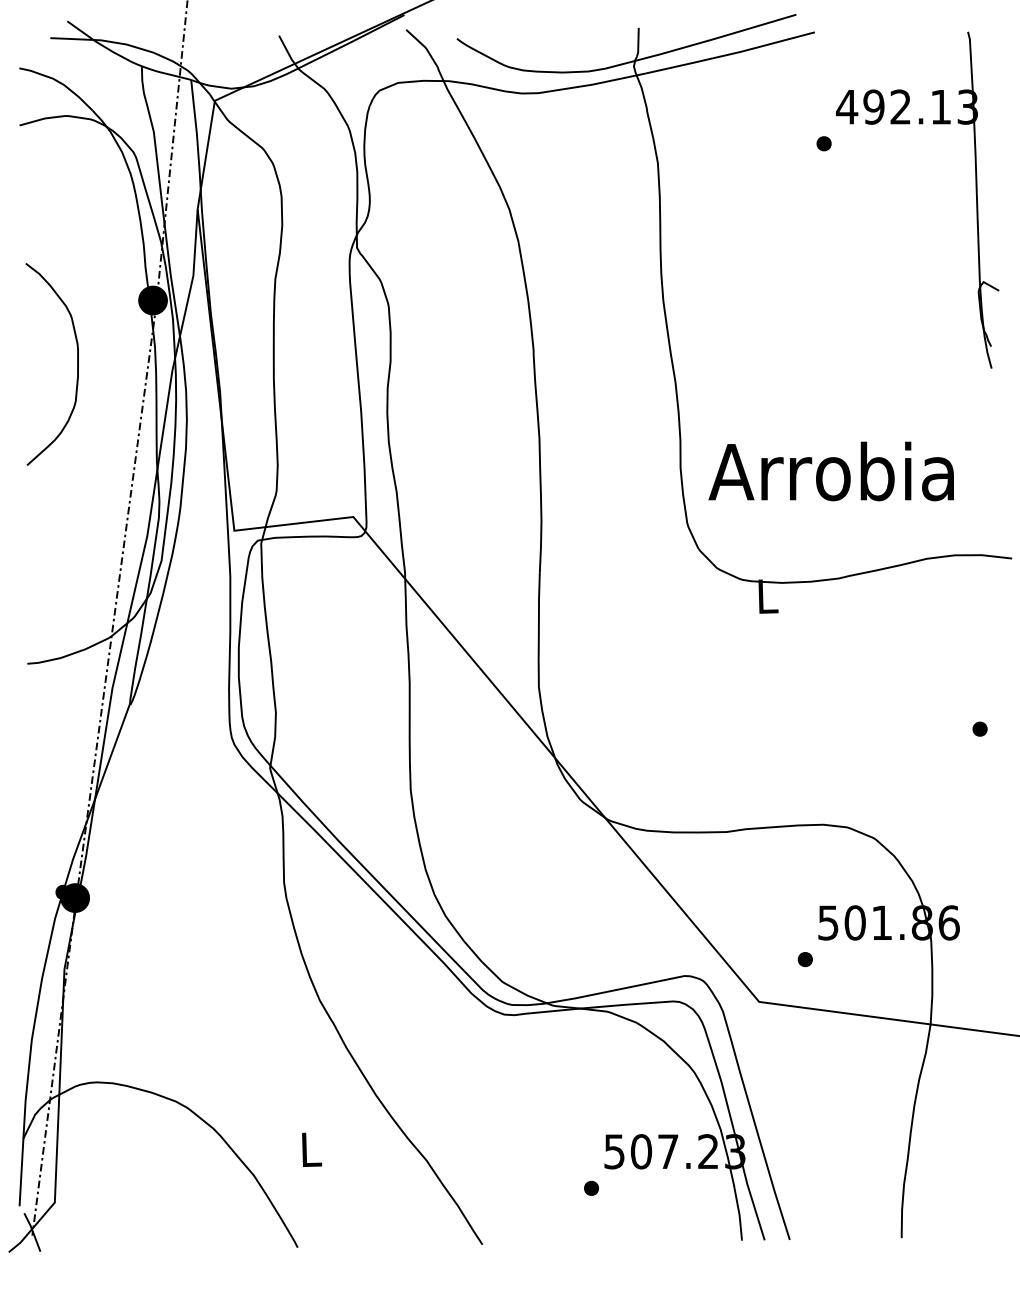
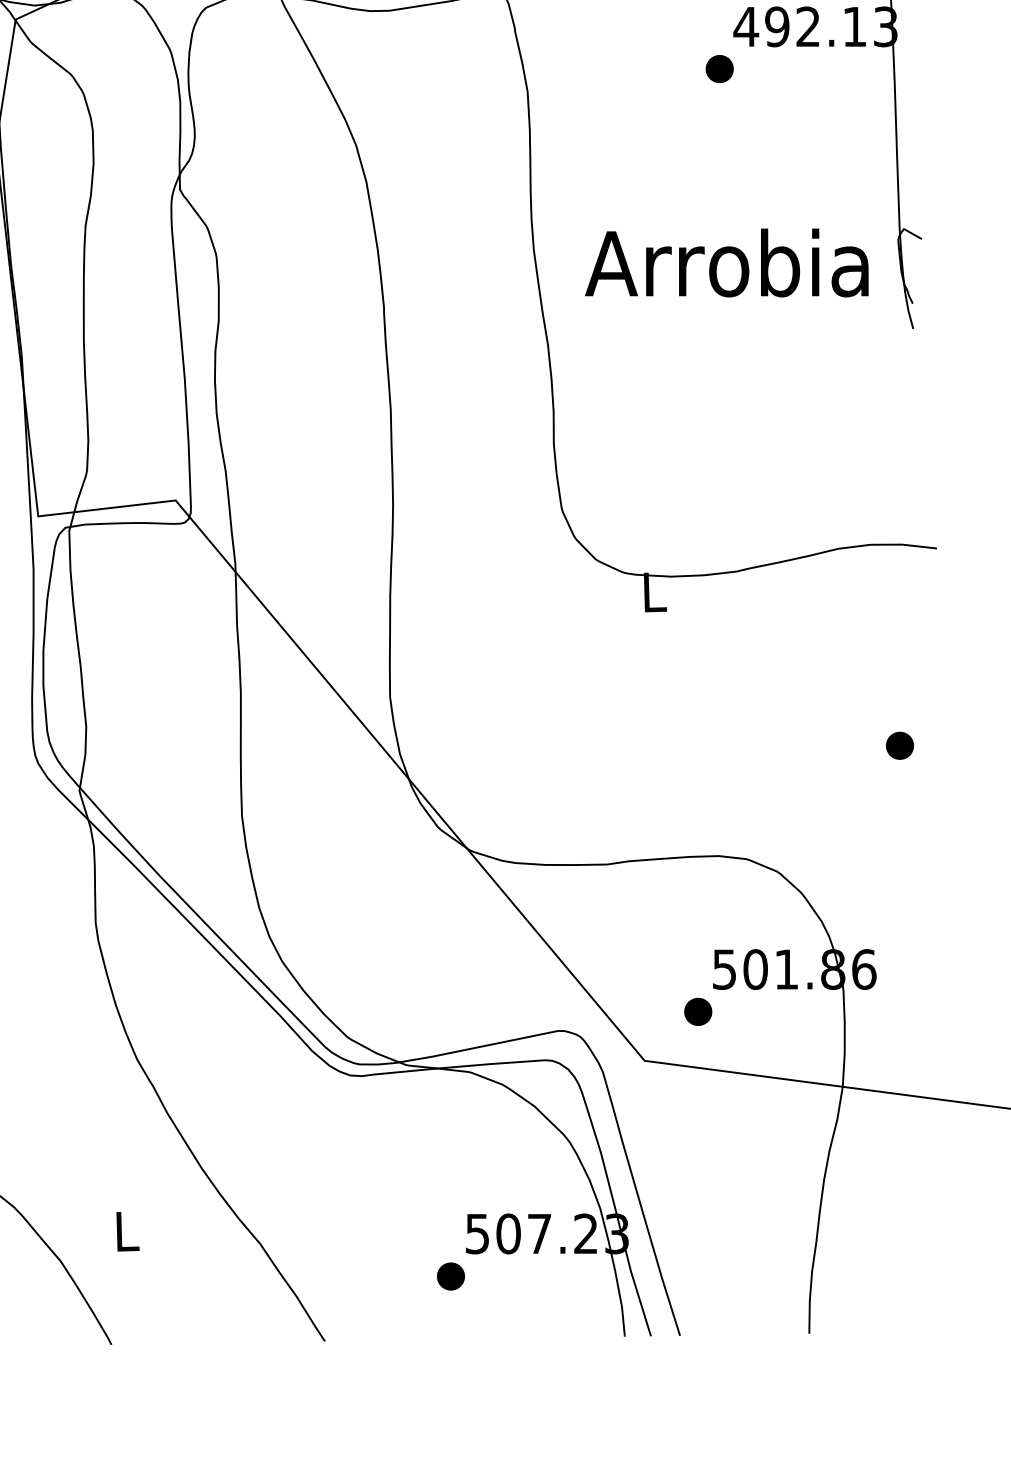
part: (823, 143) -> (718, 68), size x1.6
text: (830, 471) -> (725, 263), moved
part: (979, 728) -> (899, 744), size x1.6
part: (804, 959) -> (697, 1011), size x1.6
part: (591, 1187) -> (450, 1275), size x1.6

